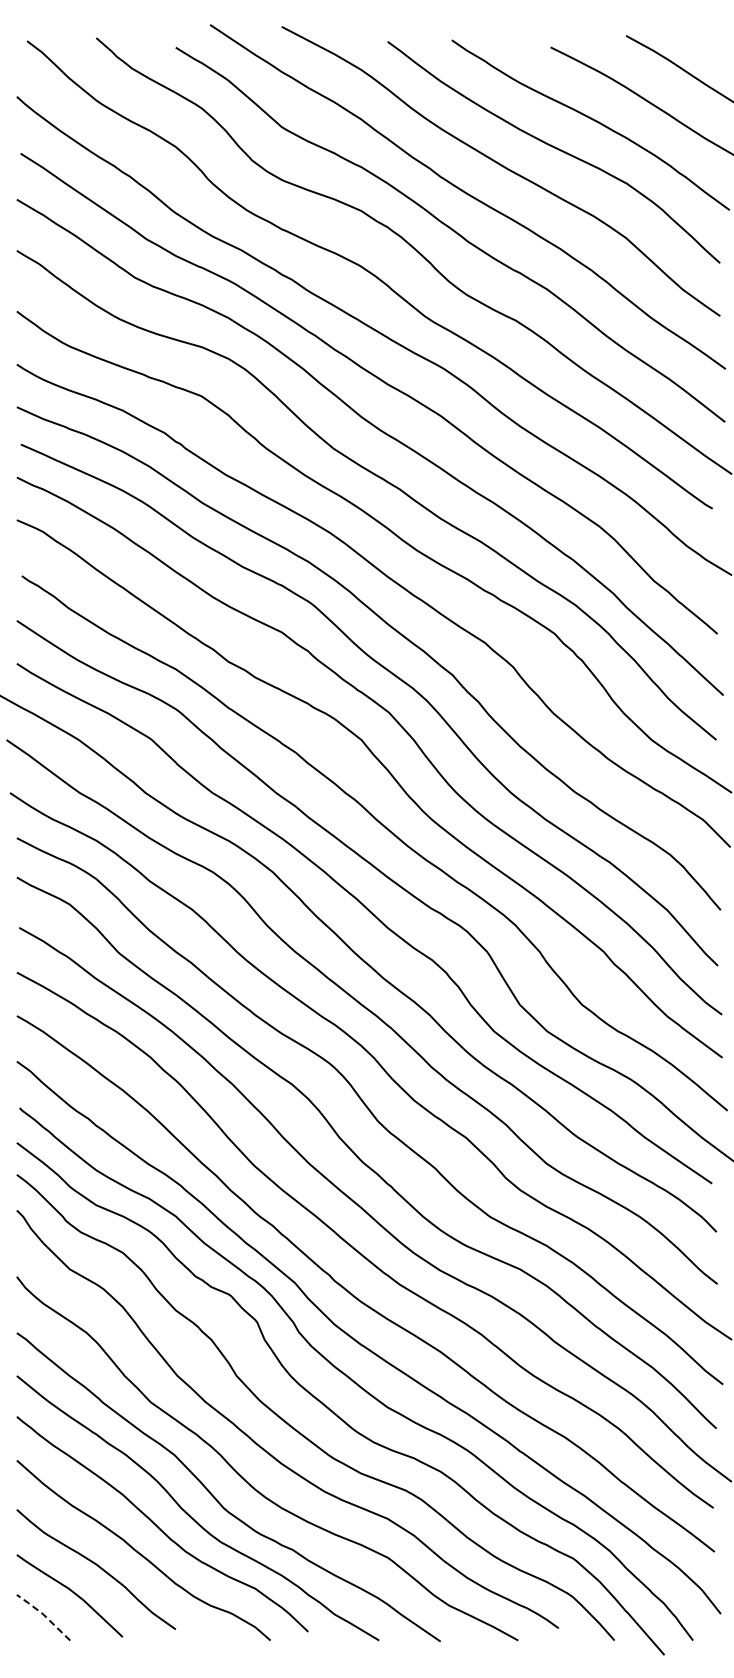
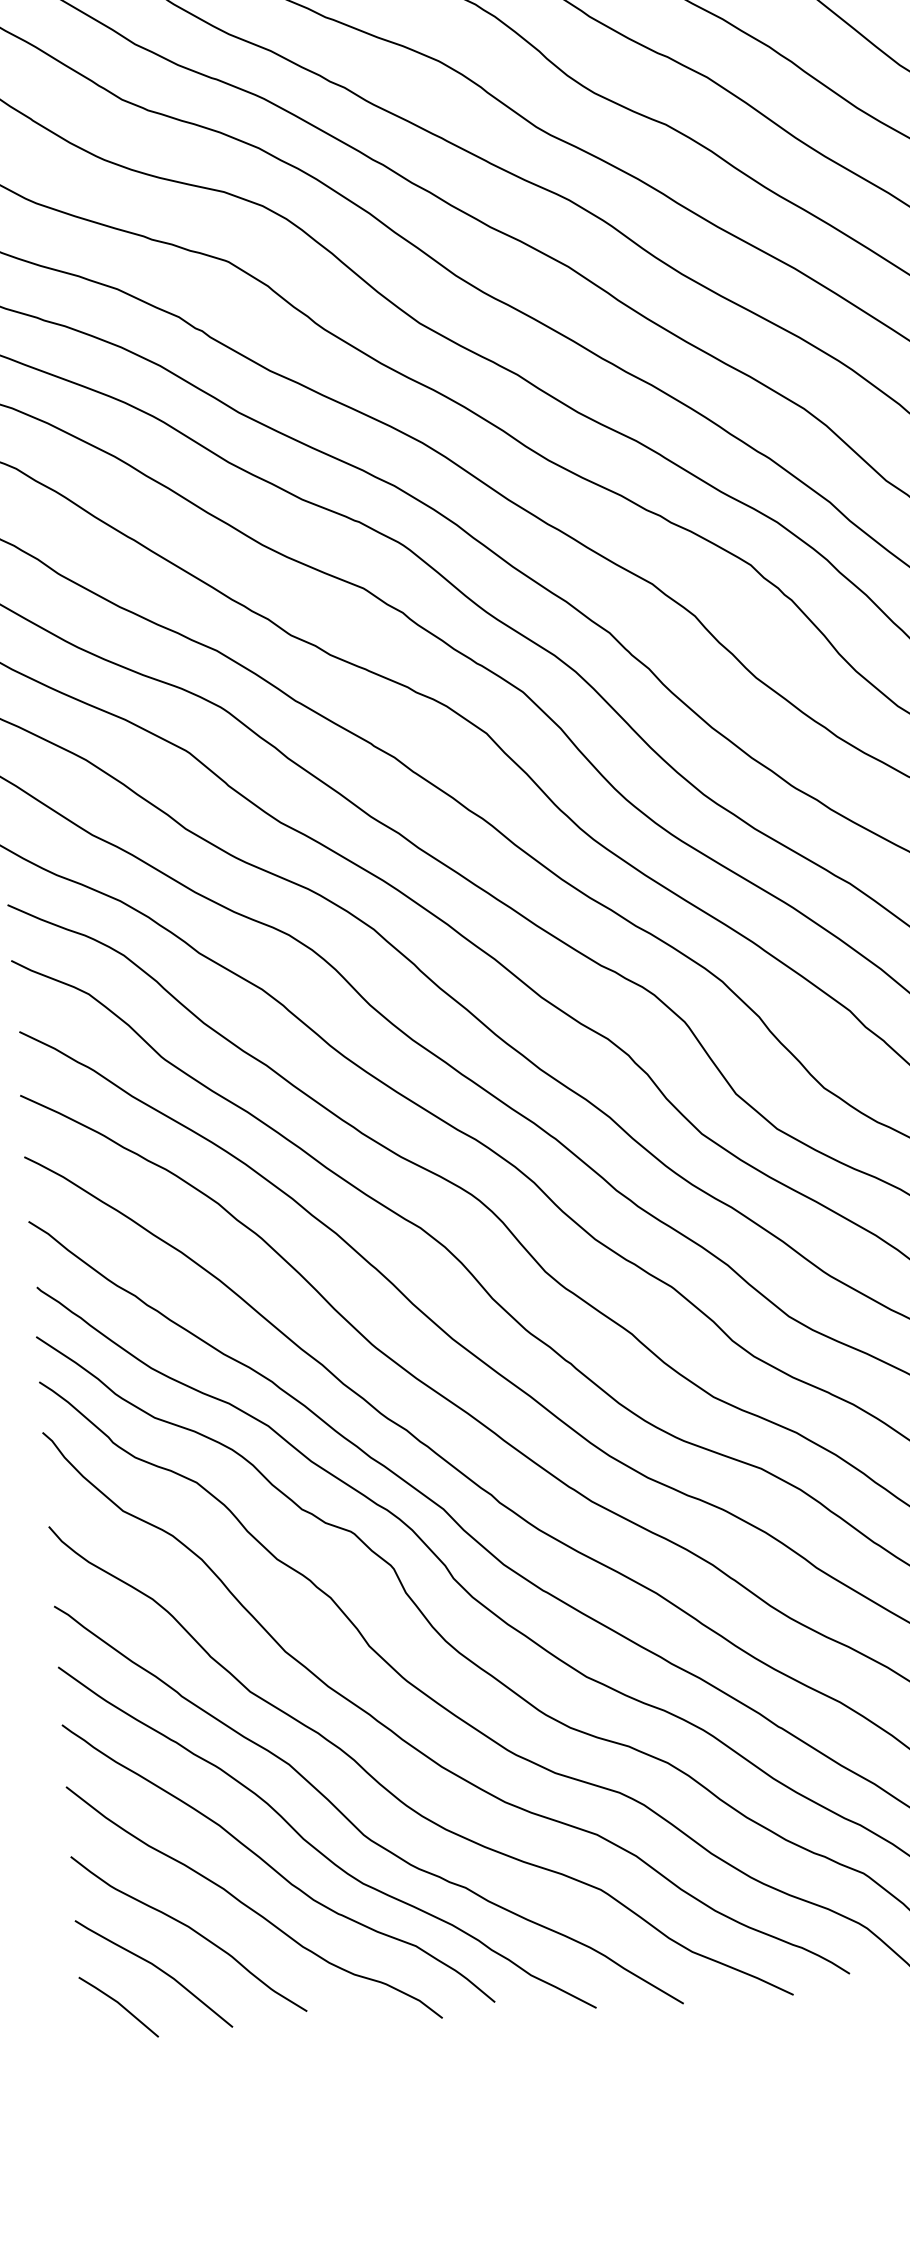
line: (44, 1615) -> (119, 2004), dashed -> solid

